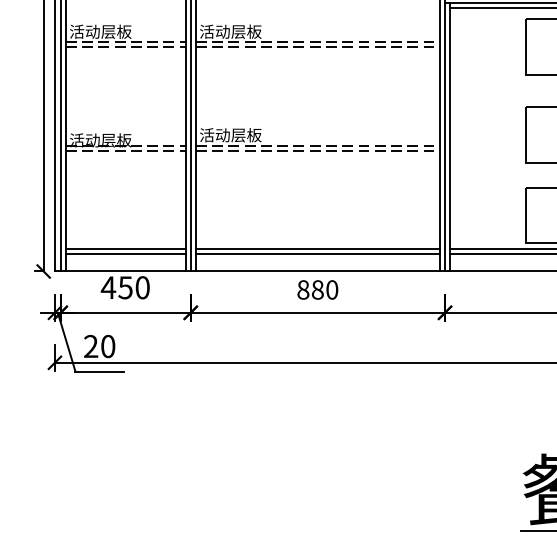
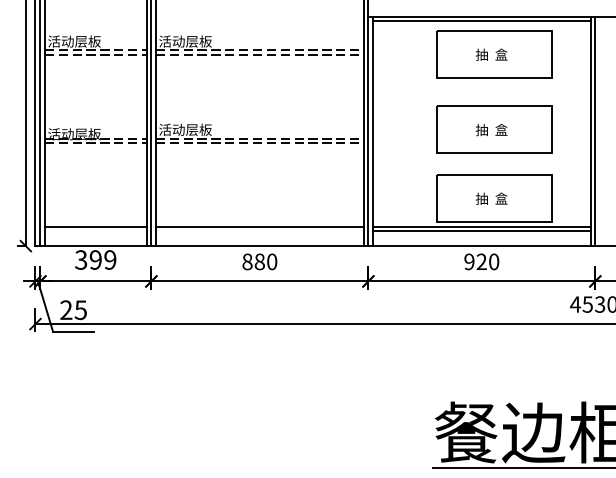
line: (125, 254) -> (95, 231), removed
line: (317, 254) -> (259, 231), removed
text: (125, 287) -> (95, 259), 450 -> 399
text: (107, 345) -> (80, 309), 20 -> 25

